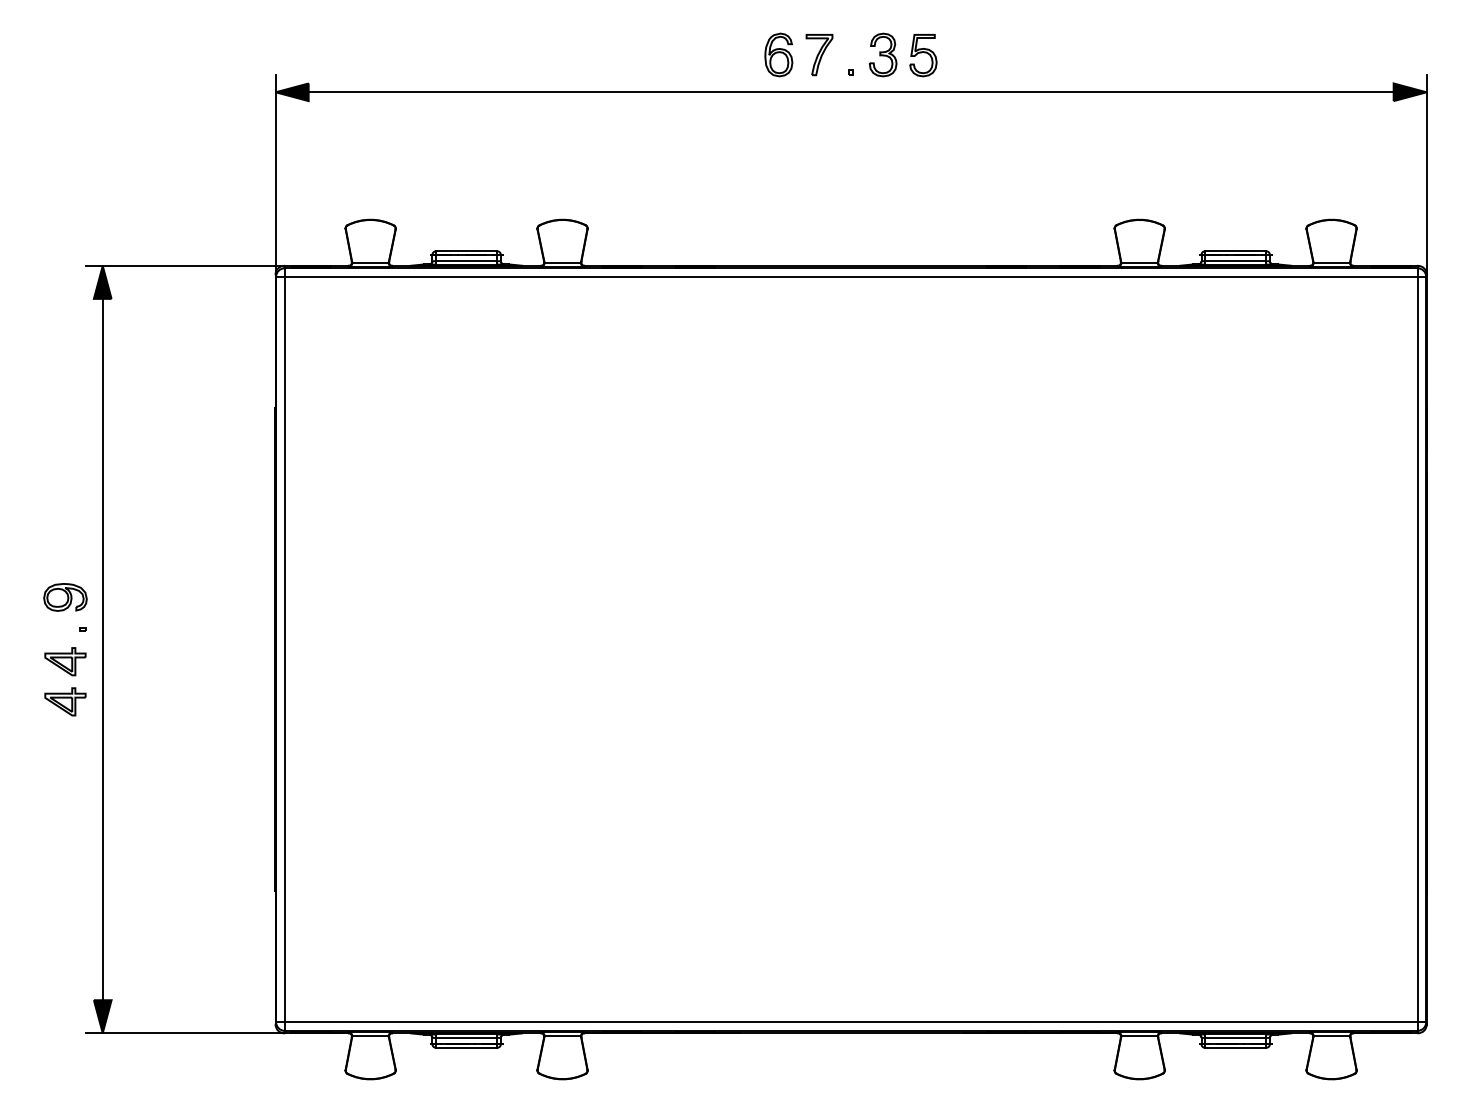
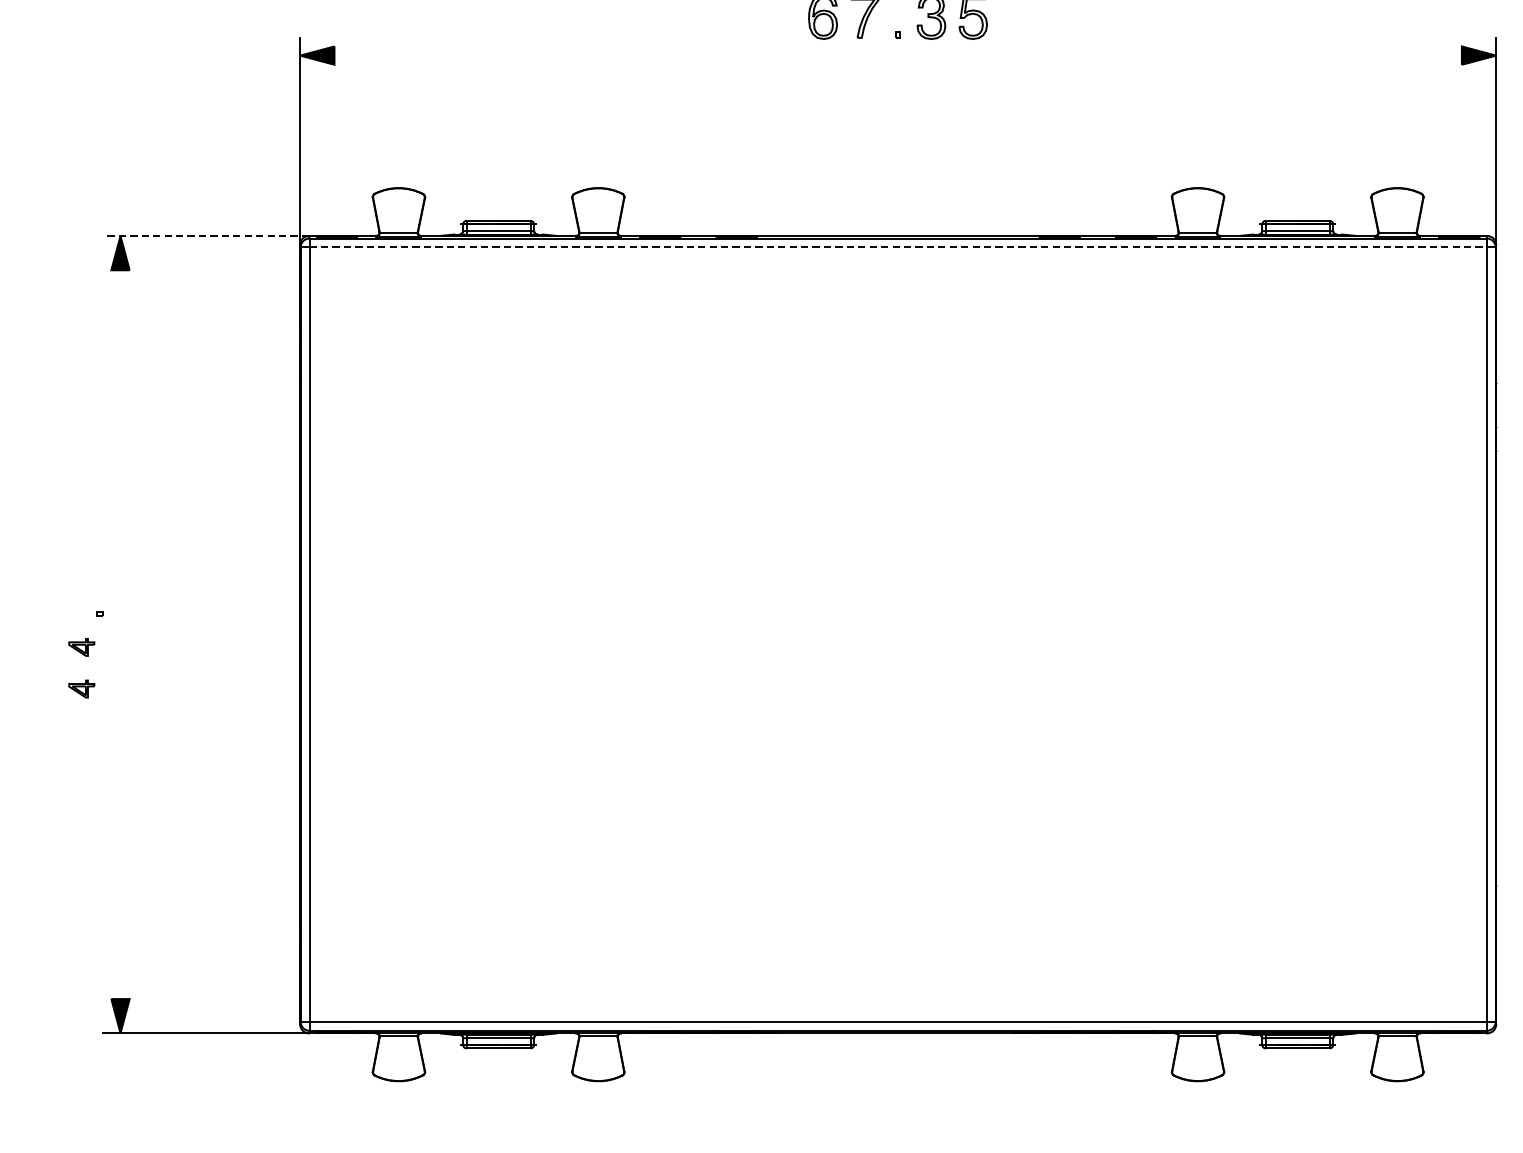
line: (850, 92) -> (897, 55), removed
line: (184, 265) -> (205, 235), solid -> dashed
line: (851, 276) -> (898, 247), solid -> dashed
part: (65, 597) -> (81, 580), removed
line: (102, 649) -> (120, 634), removed
part: (65, 661) -> (81, 647), size x0.6
part: (65, 701) -> (81, 688), size x0.6

